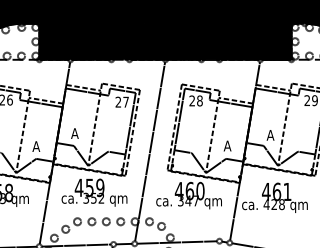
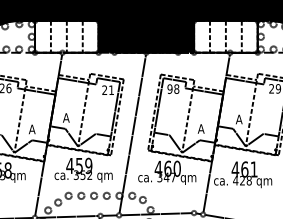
fill: (75, 41) -> (66, 36), removed
fill: (255, 41) -> (225, 36), removed
text: (191, 100) -> (169, 88), 28 -> 98
text: (126, 101) -> (111, 89), 27 -> 21

